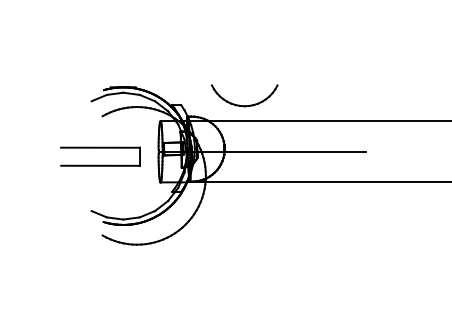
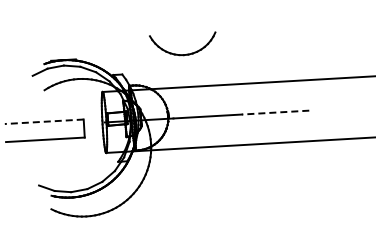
part: (244, 105) -> (183, 54), moved
line: (100, 147) -> (44, 121), solid -> dashed
line: (331, 151) -> (275, 112), solid -> dashed

